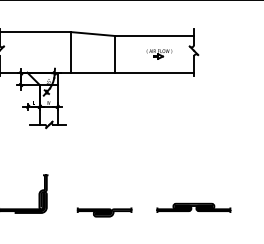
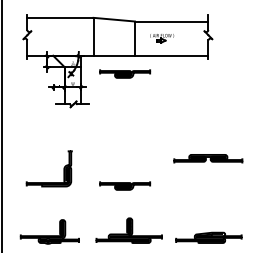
part: (159, 54) -> (162, 38), moved
part: (105, 91) -> (125, 73), added
part: (194, 207) -> (208, 158), moved

